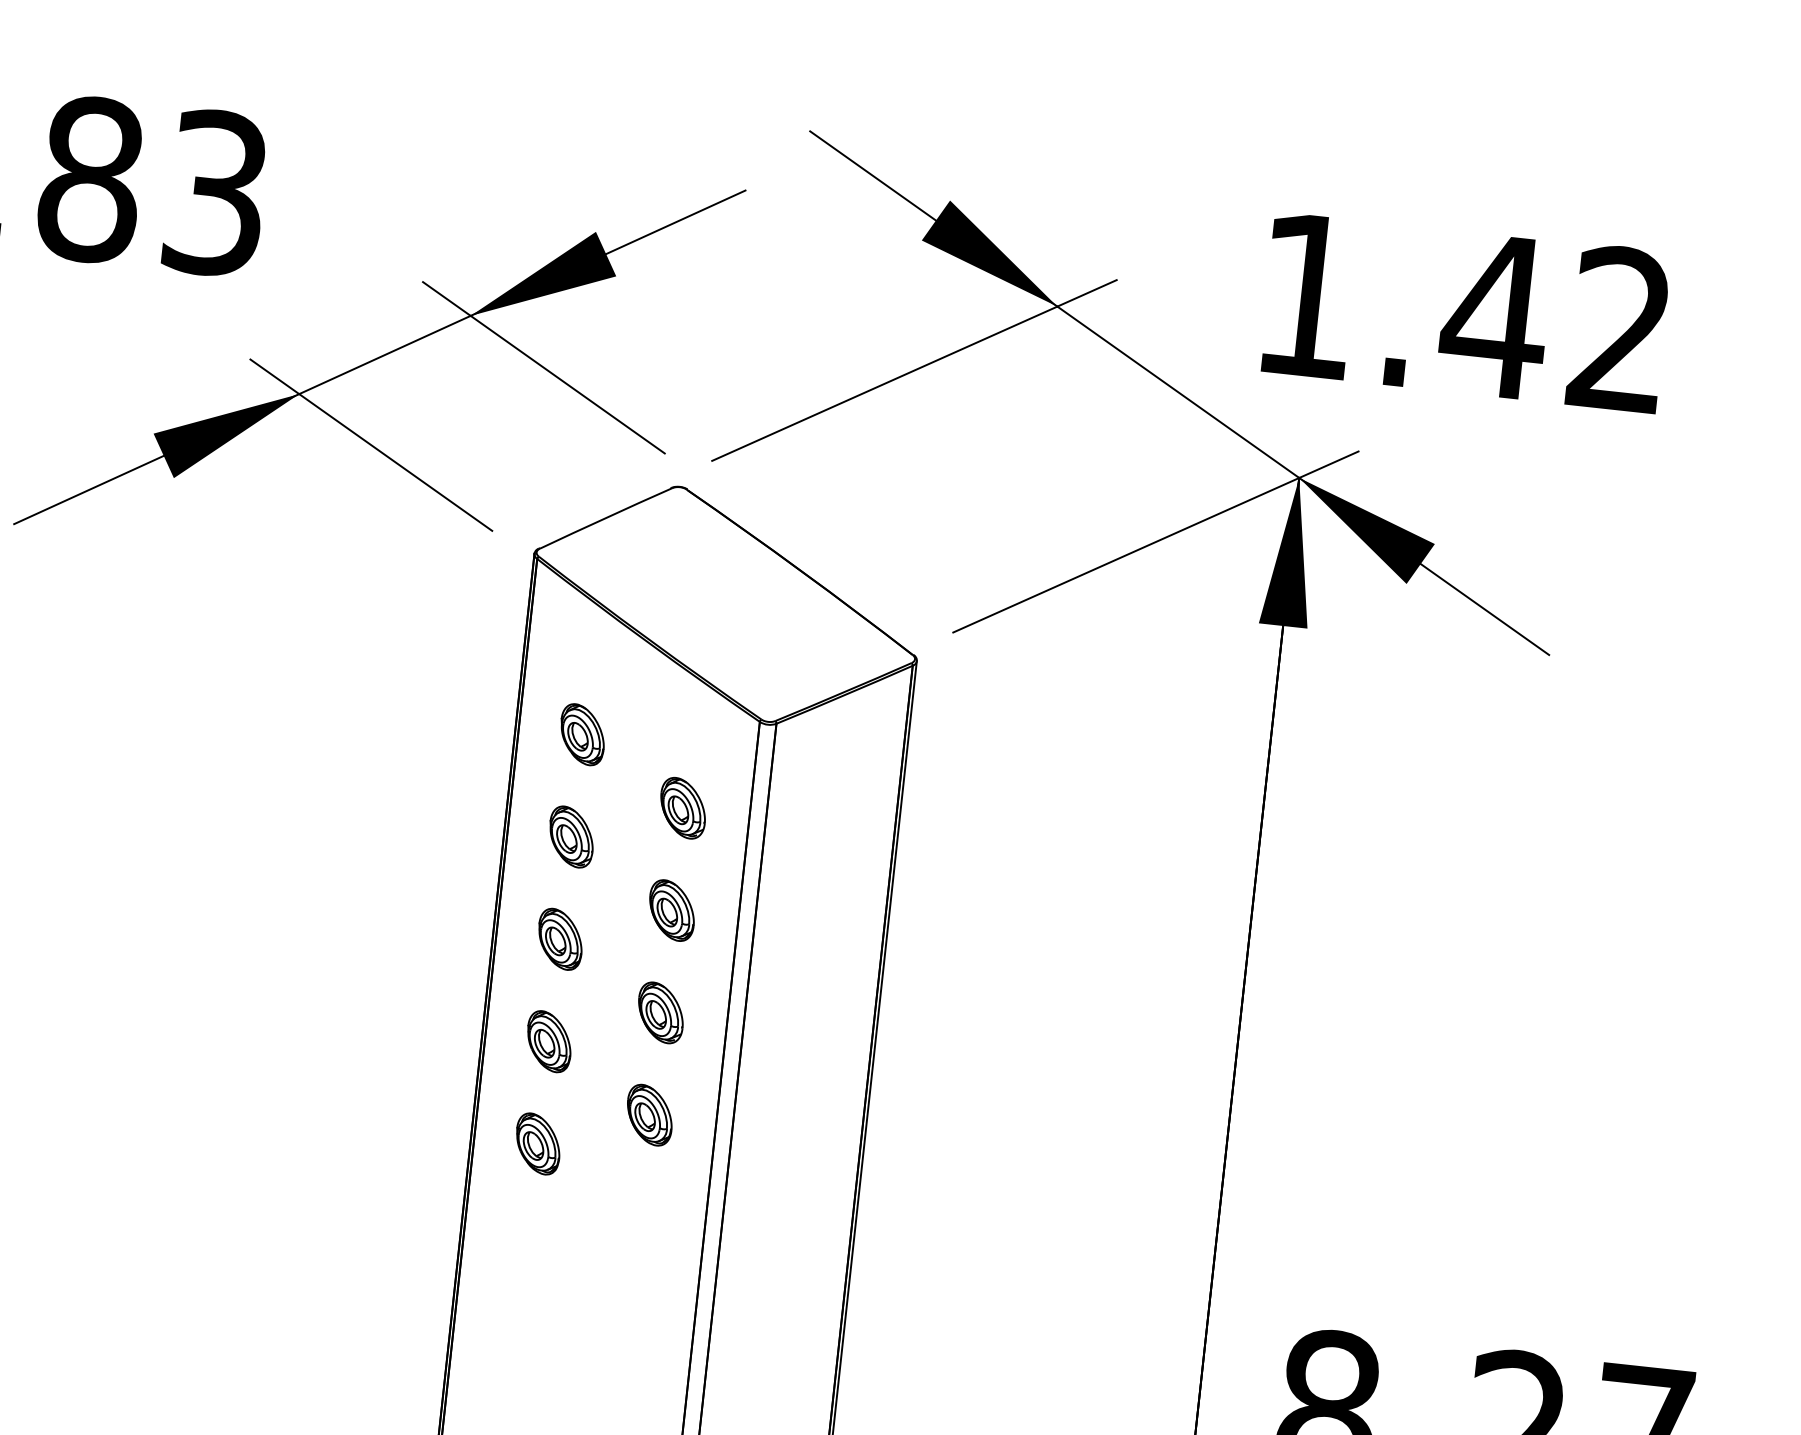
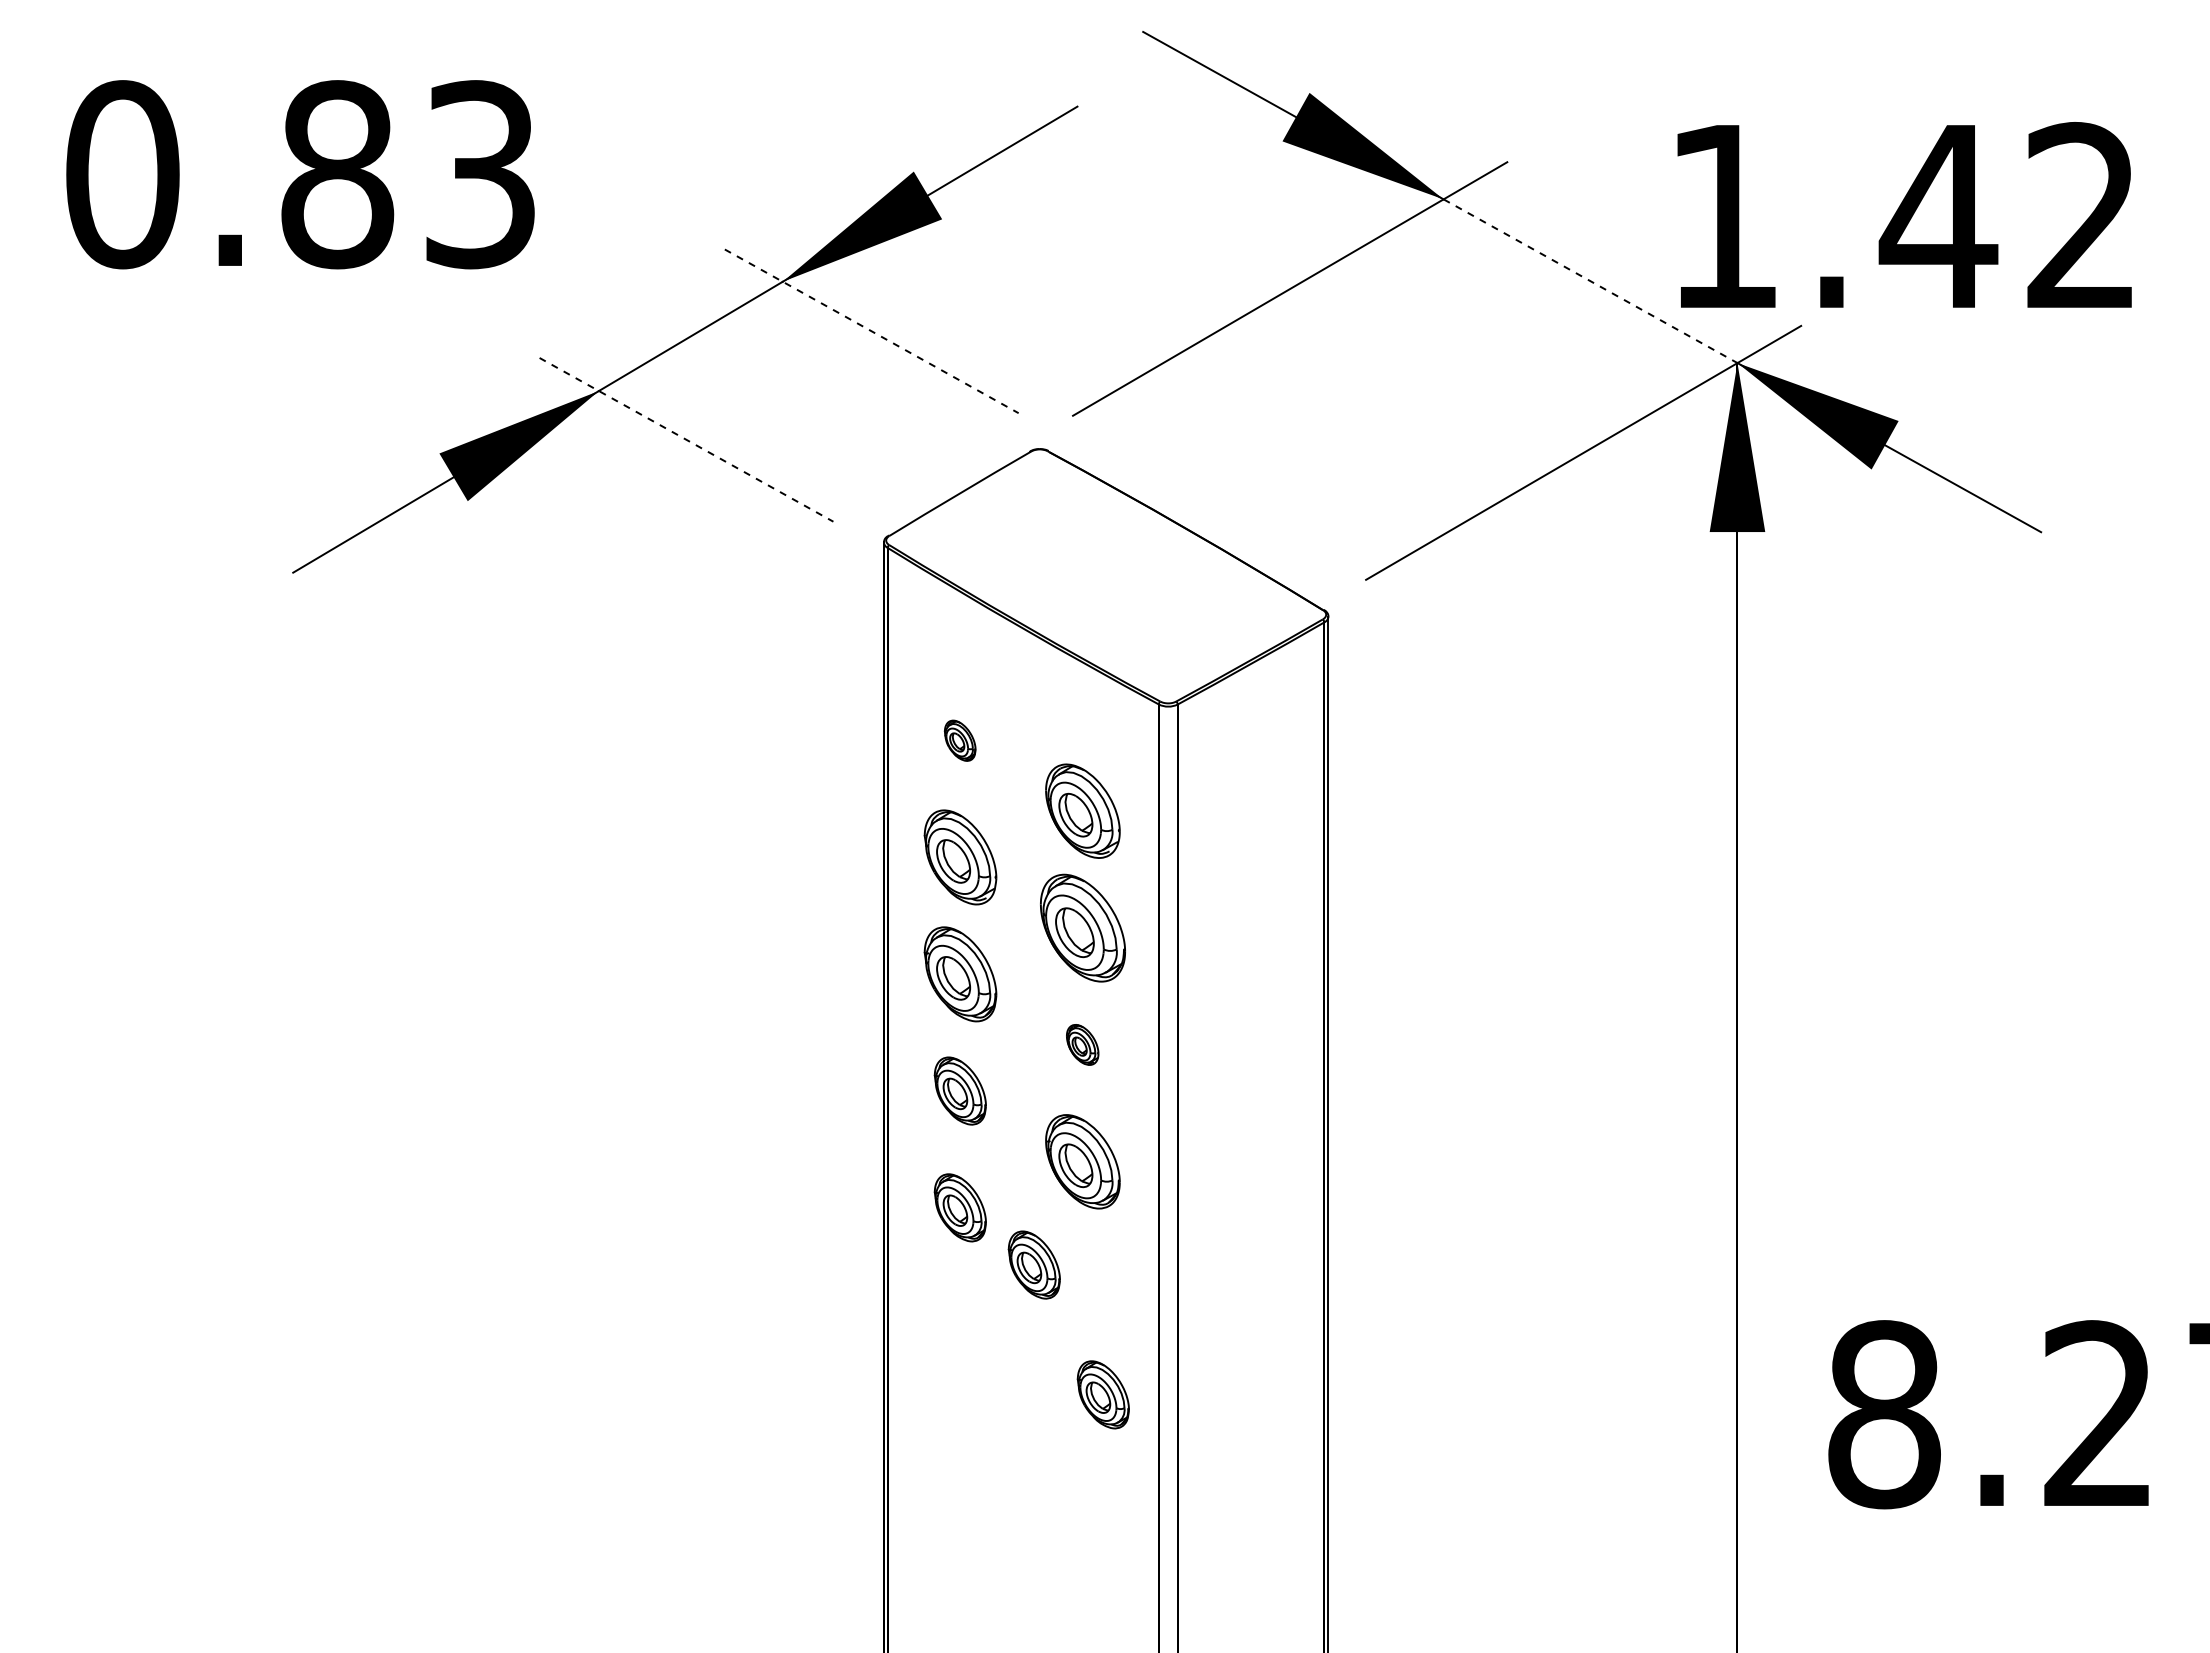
text: (1465, 311) -> (1904, 214), moved
line: (544, 367) -> (872, 331), solid -> dashed
line: (1179, 392) -> (1591, 281), solid -> dashed
line: (371, 445) -> (686, 440), solid -> dashed
part: (581, 734) -> (959, 740), size x0.6
part: (682, 808) -> (1082, 811), size x1.4
part: (570, 837) -> (959, 857), size x1.4
part: (671, 910) -> (1082, 927), size x1.6
part: (559, 938) -> (959, 973), size x1.4
part: (660, 1012) -> (1082, 1044), size x0.6
part: (649, 1115) -> (1082, 1161), size x1.4
part: (596, 1200) -> (1033, 1264), added
part: (644, 1321) -> (1102, 1394), added

